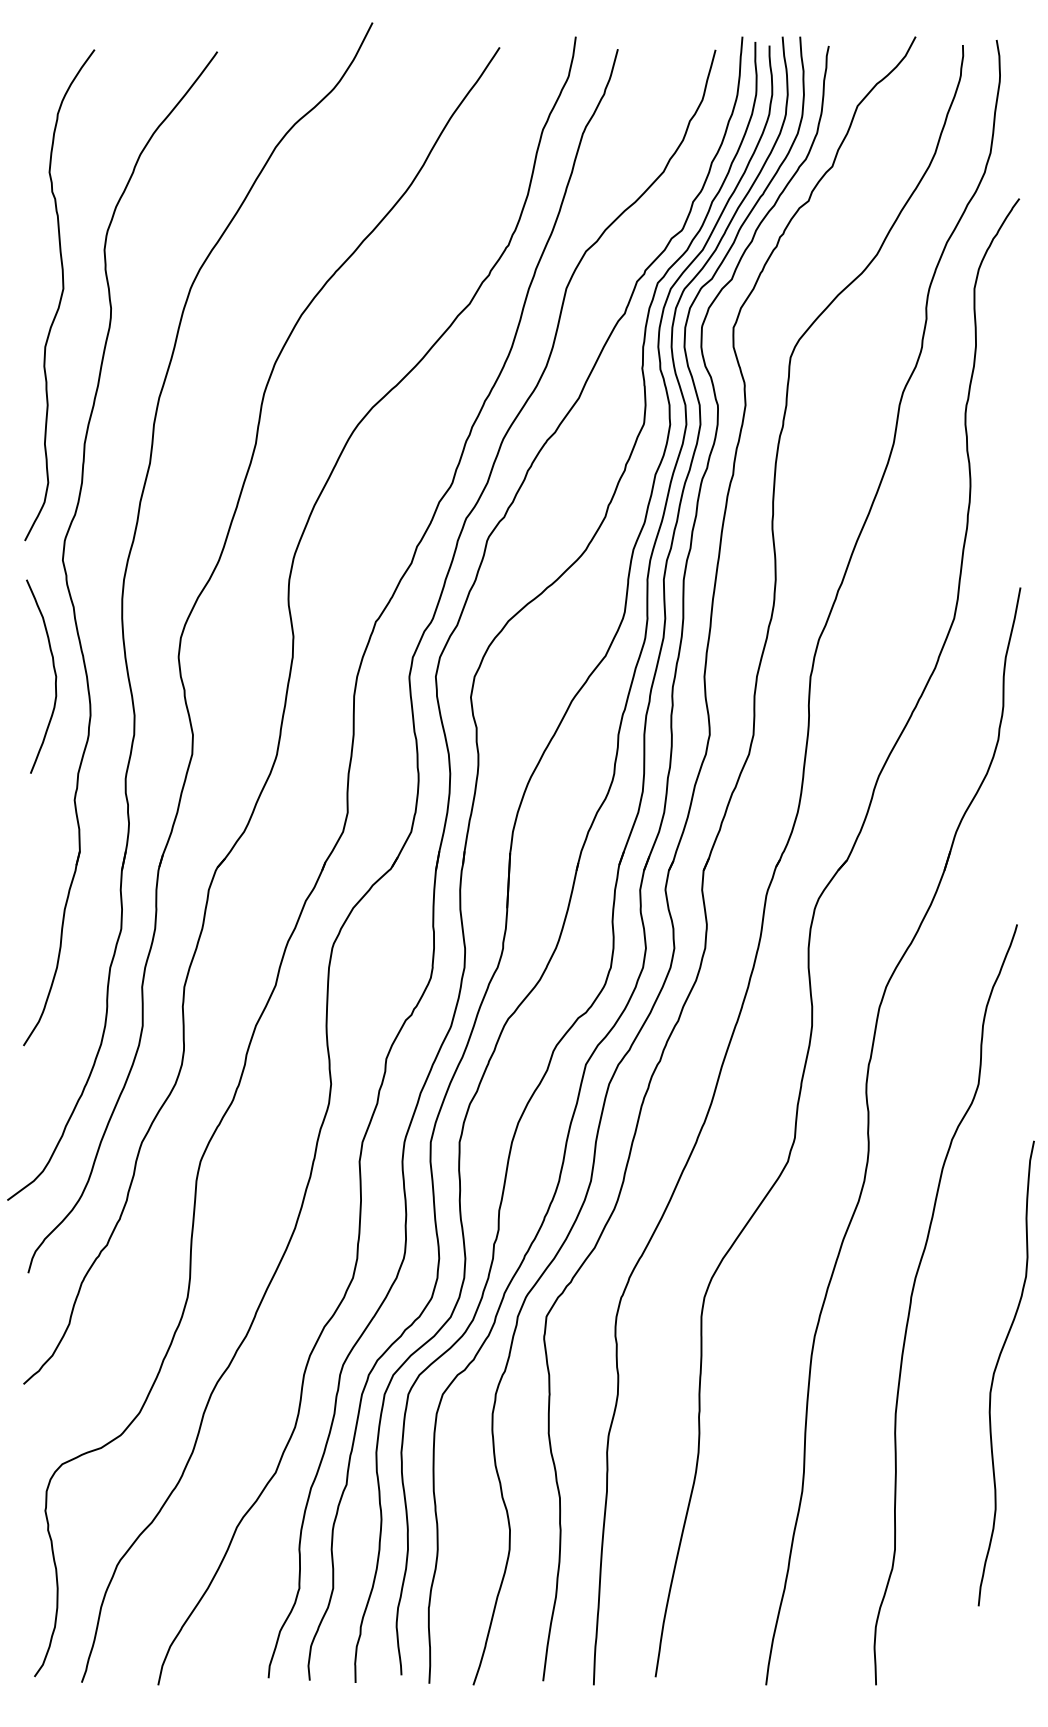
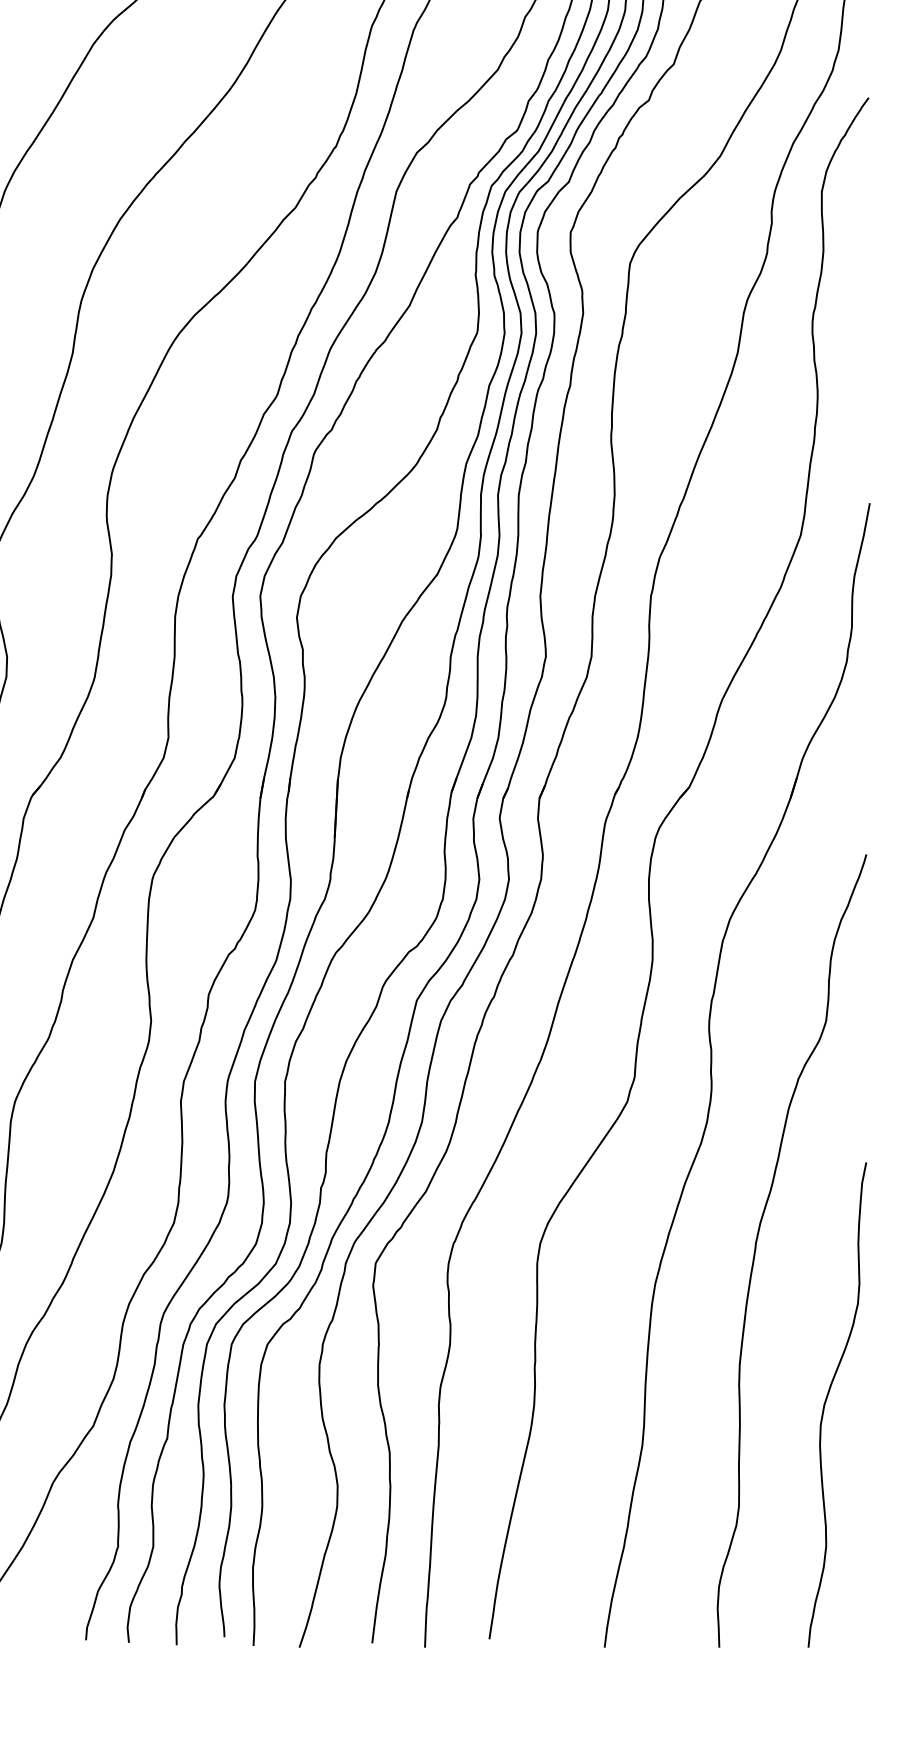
curve: (996, 1369) -> (827, 1400), moved

